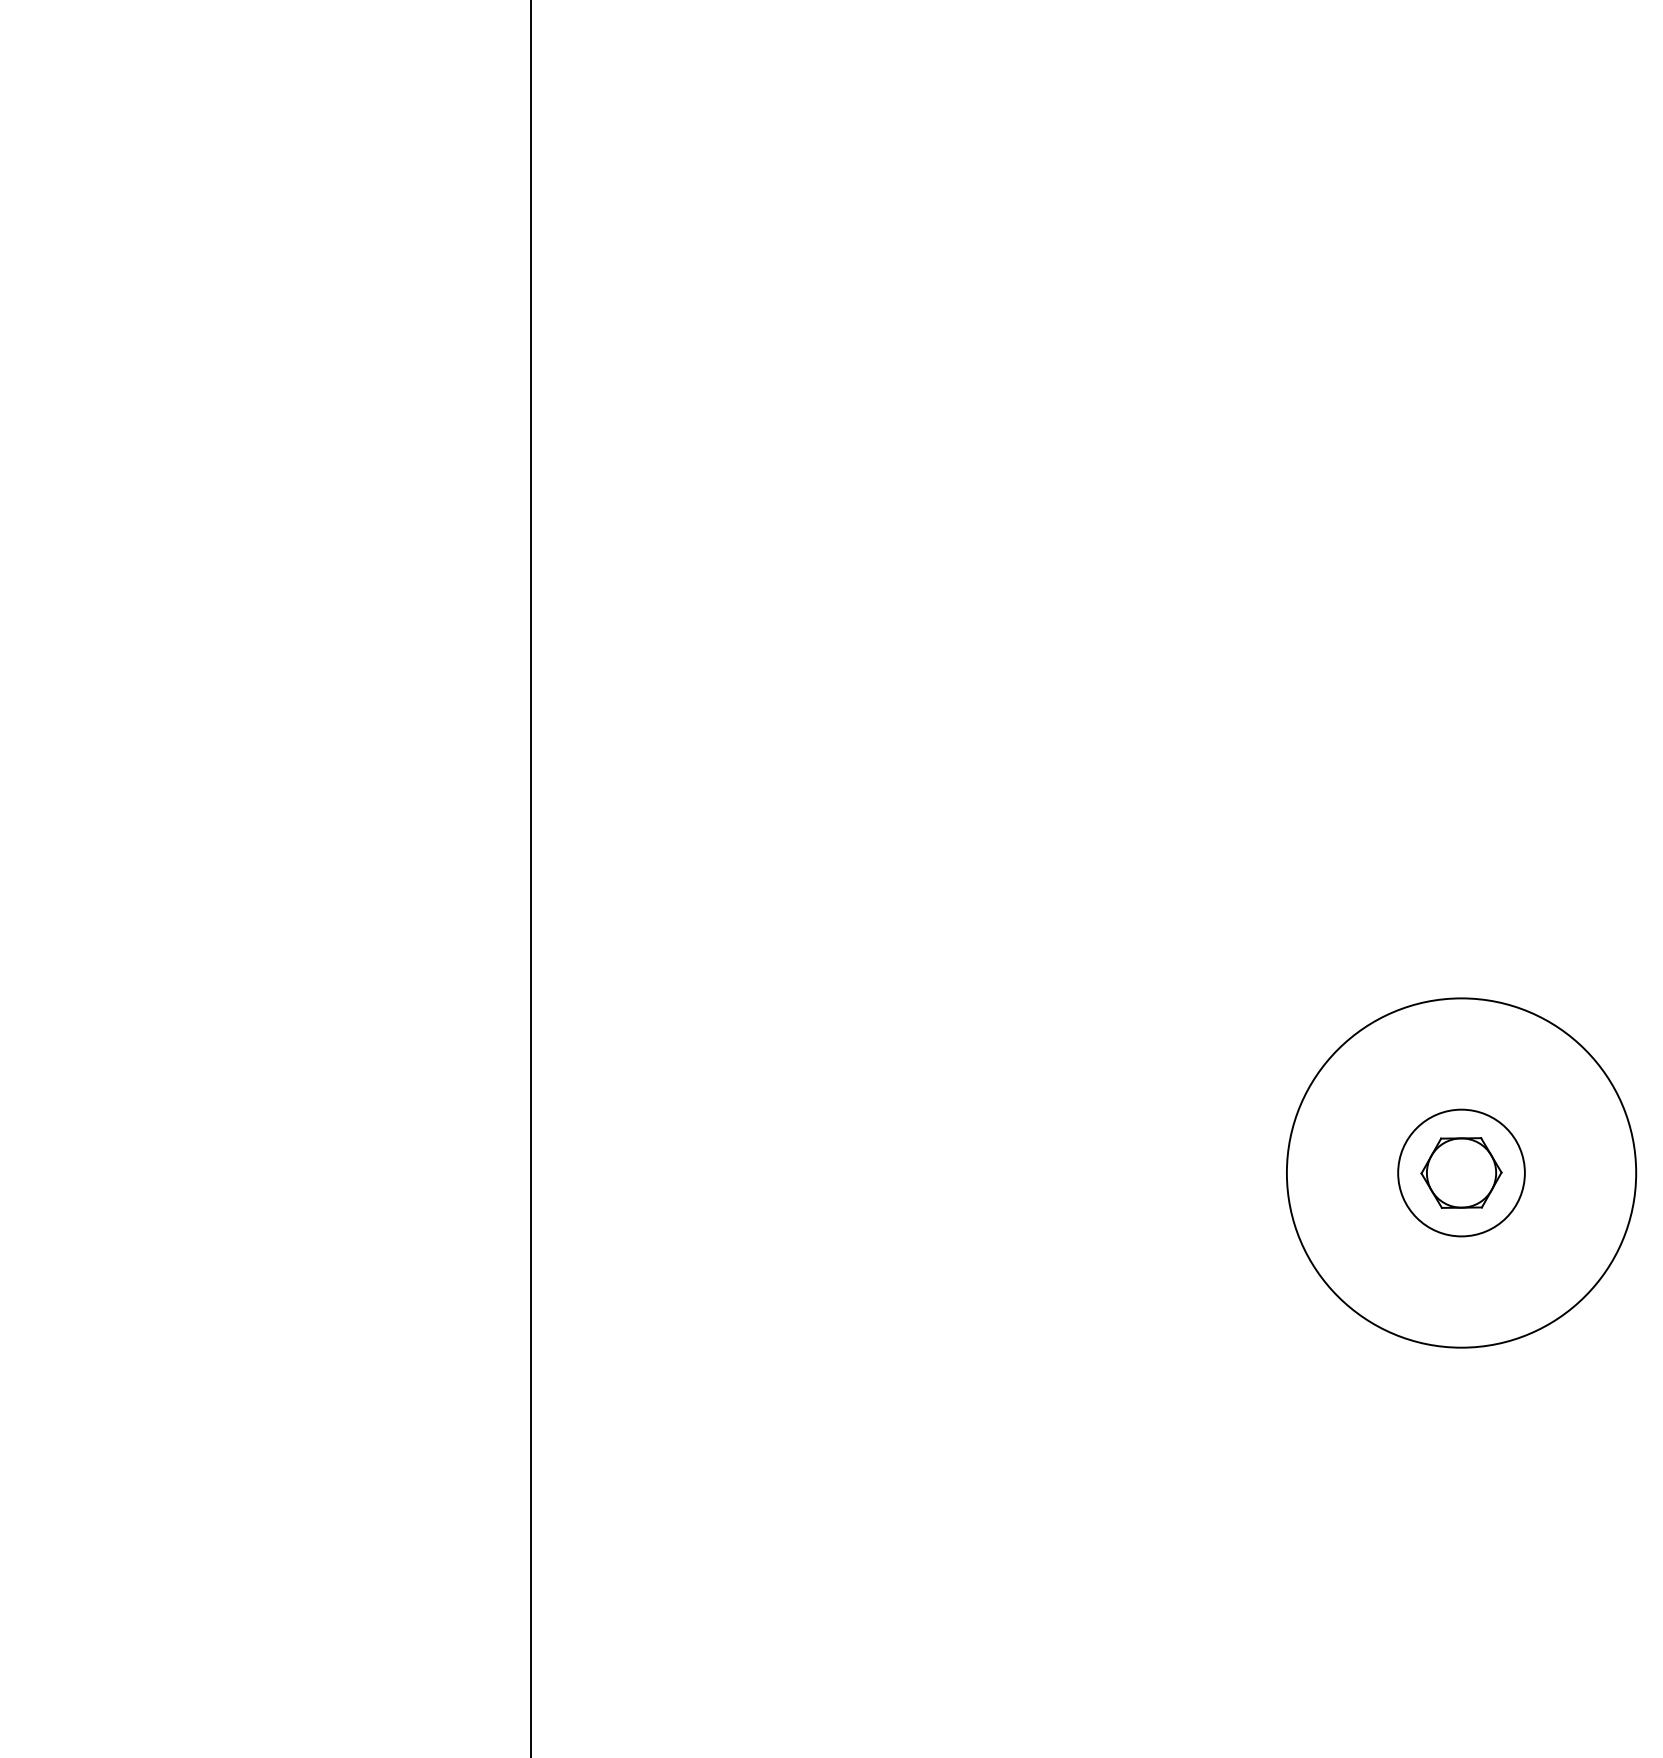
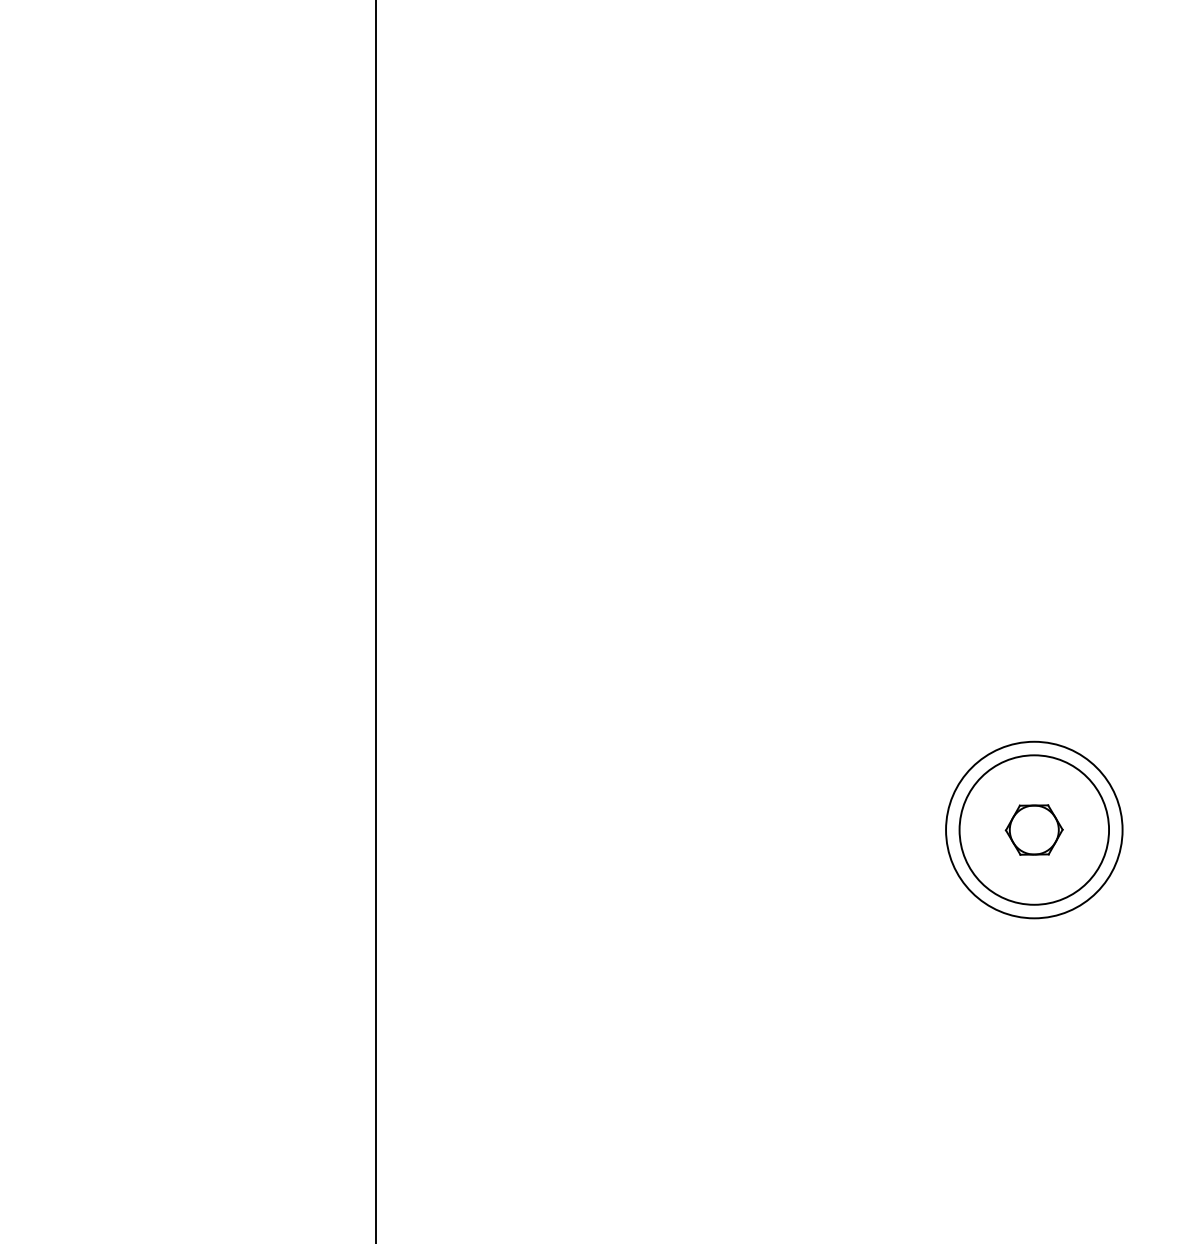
circle: (1461, 1172) -> (1034, 829), size x0.71
circle: (1461, 1172) -> (1034, 829), size x1.67

